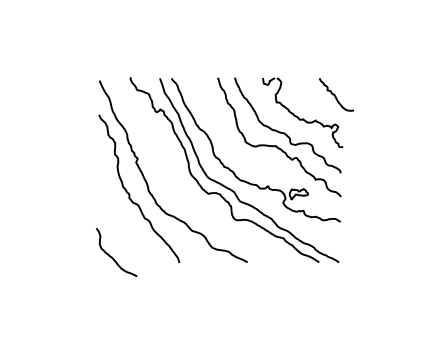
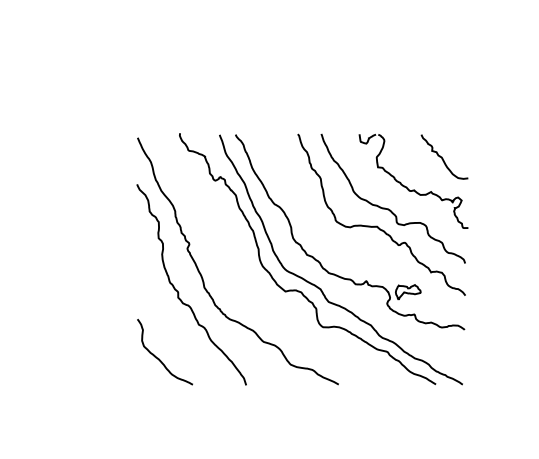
curve: (335, 94) -> (443, 156), moved
curve: (112, 256) -> (159, 357), moved

